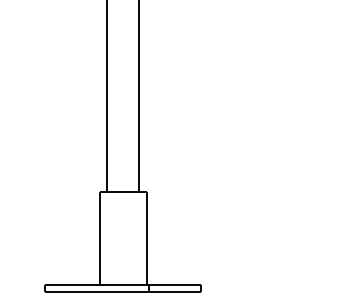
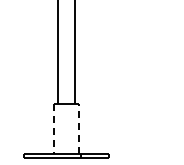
line: (98, 238) -> (53, 129), solid -> dashed
line: (146, 238) -> (79, 129), solid -> dashed

